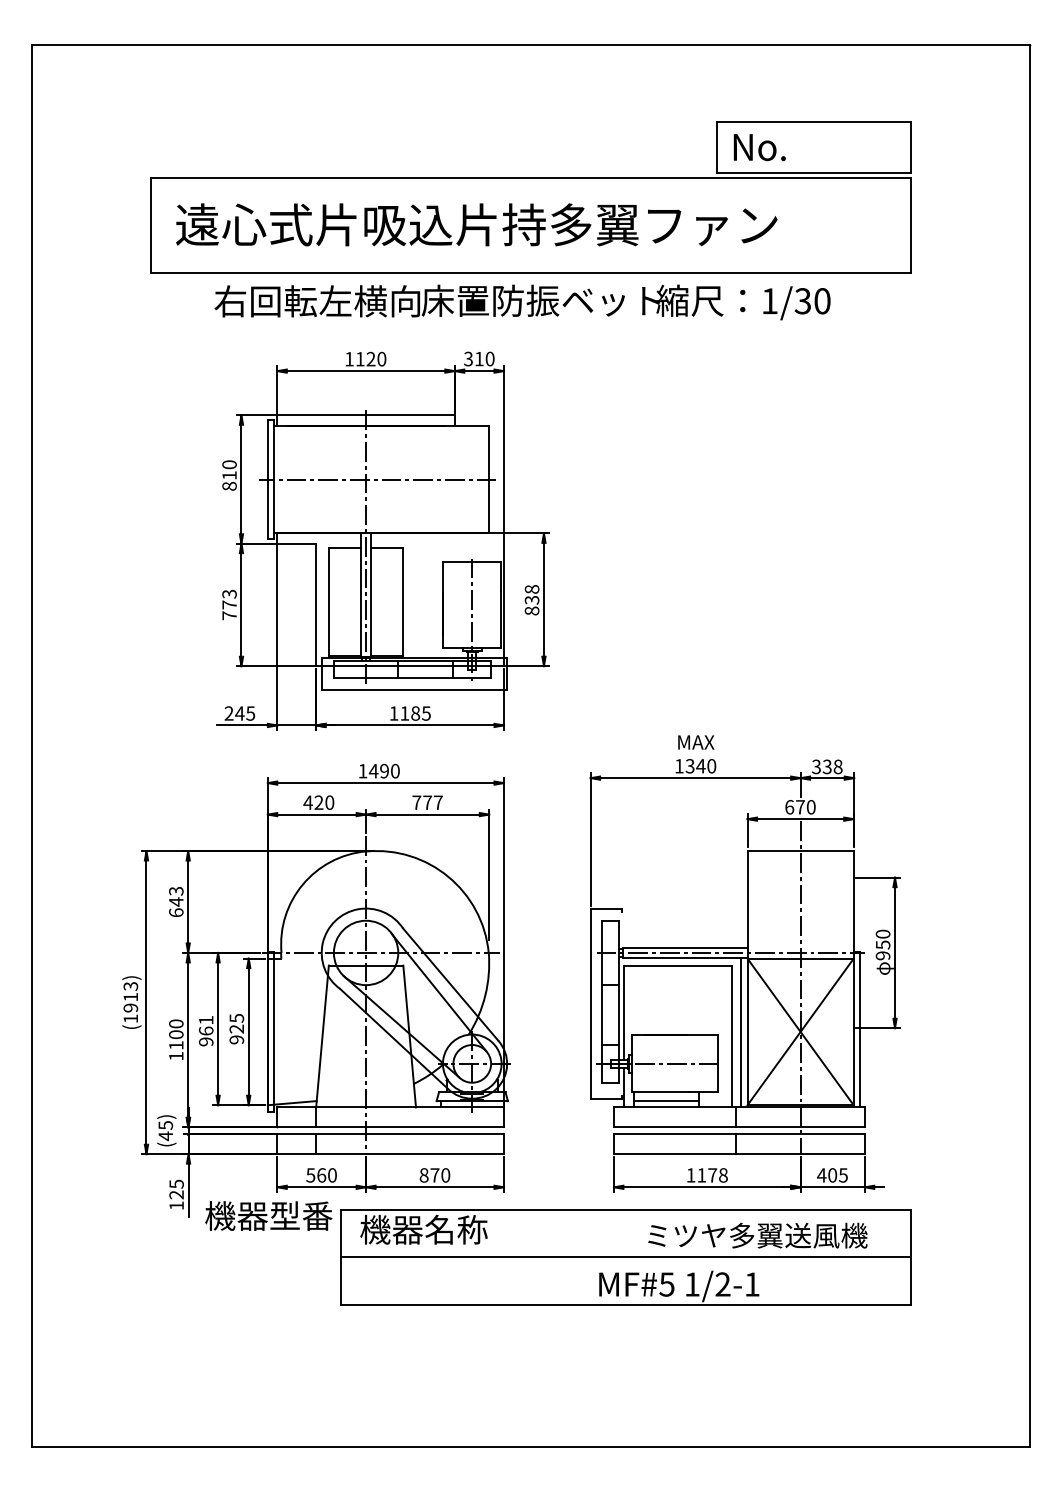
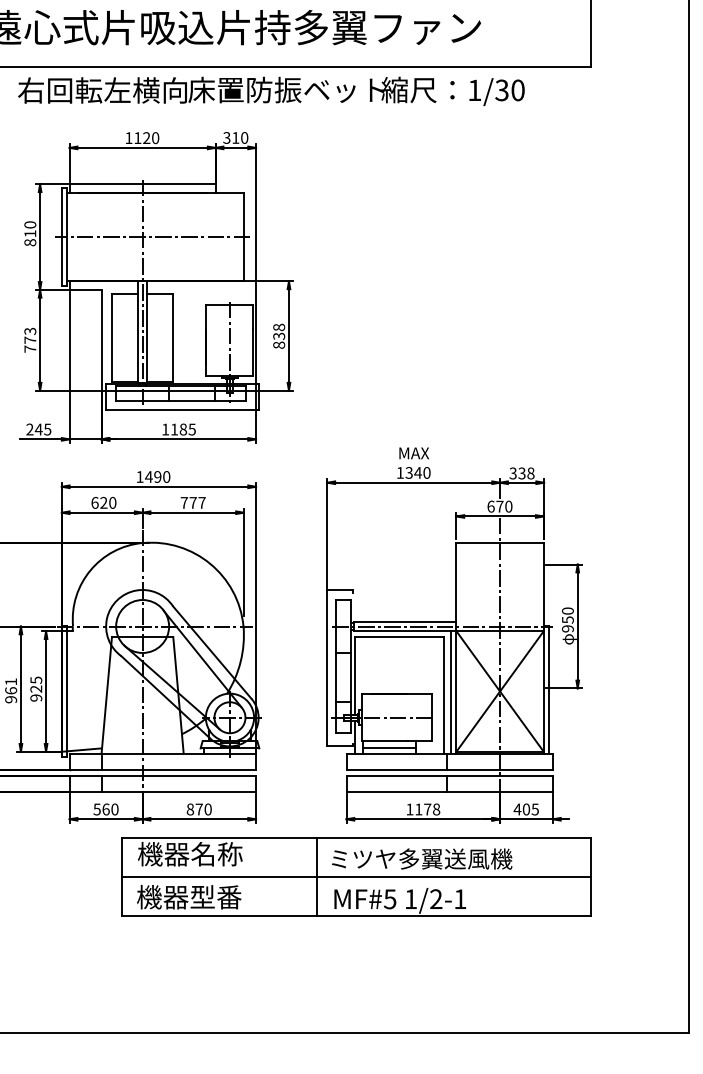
text: (307, 802) -> (94, 502), 420 -> 620
text: (268, 1215) -> (189, 896), moved
text: (757, 1235) -> (421, 858), moved
line: (578, 1256) -> (317, 876), added

